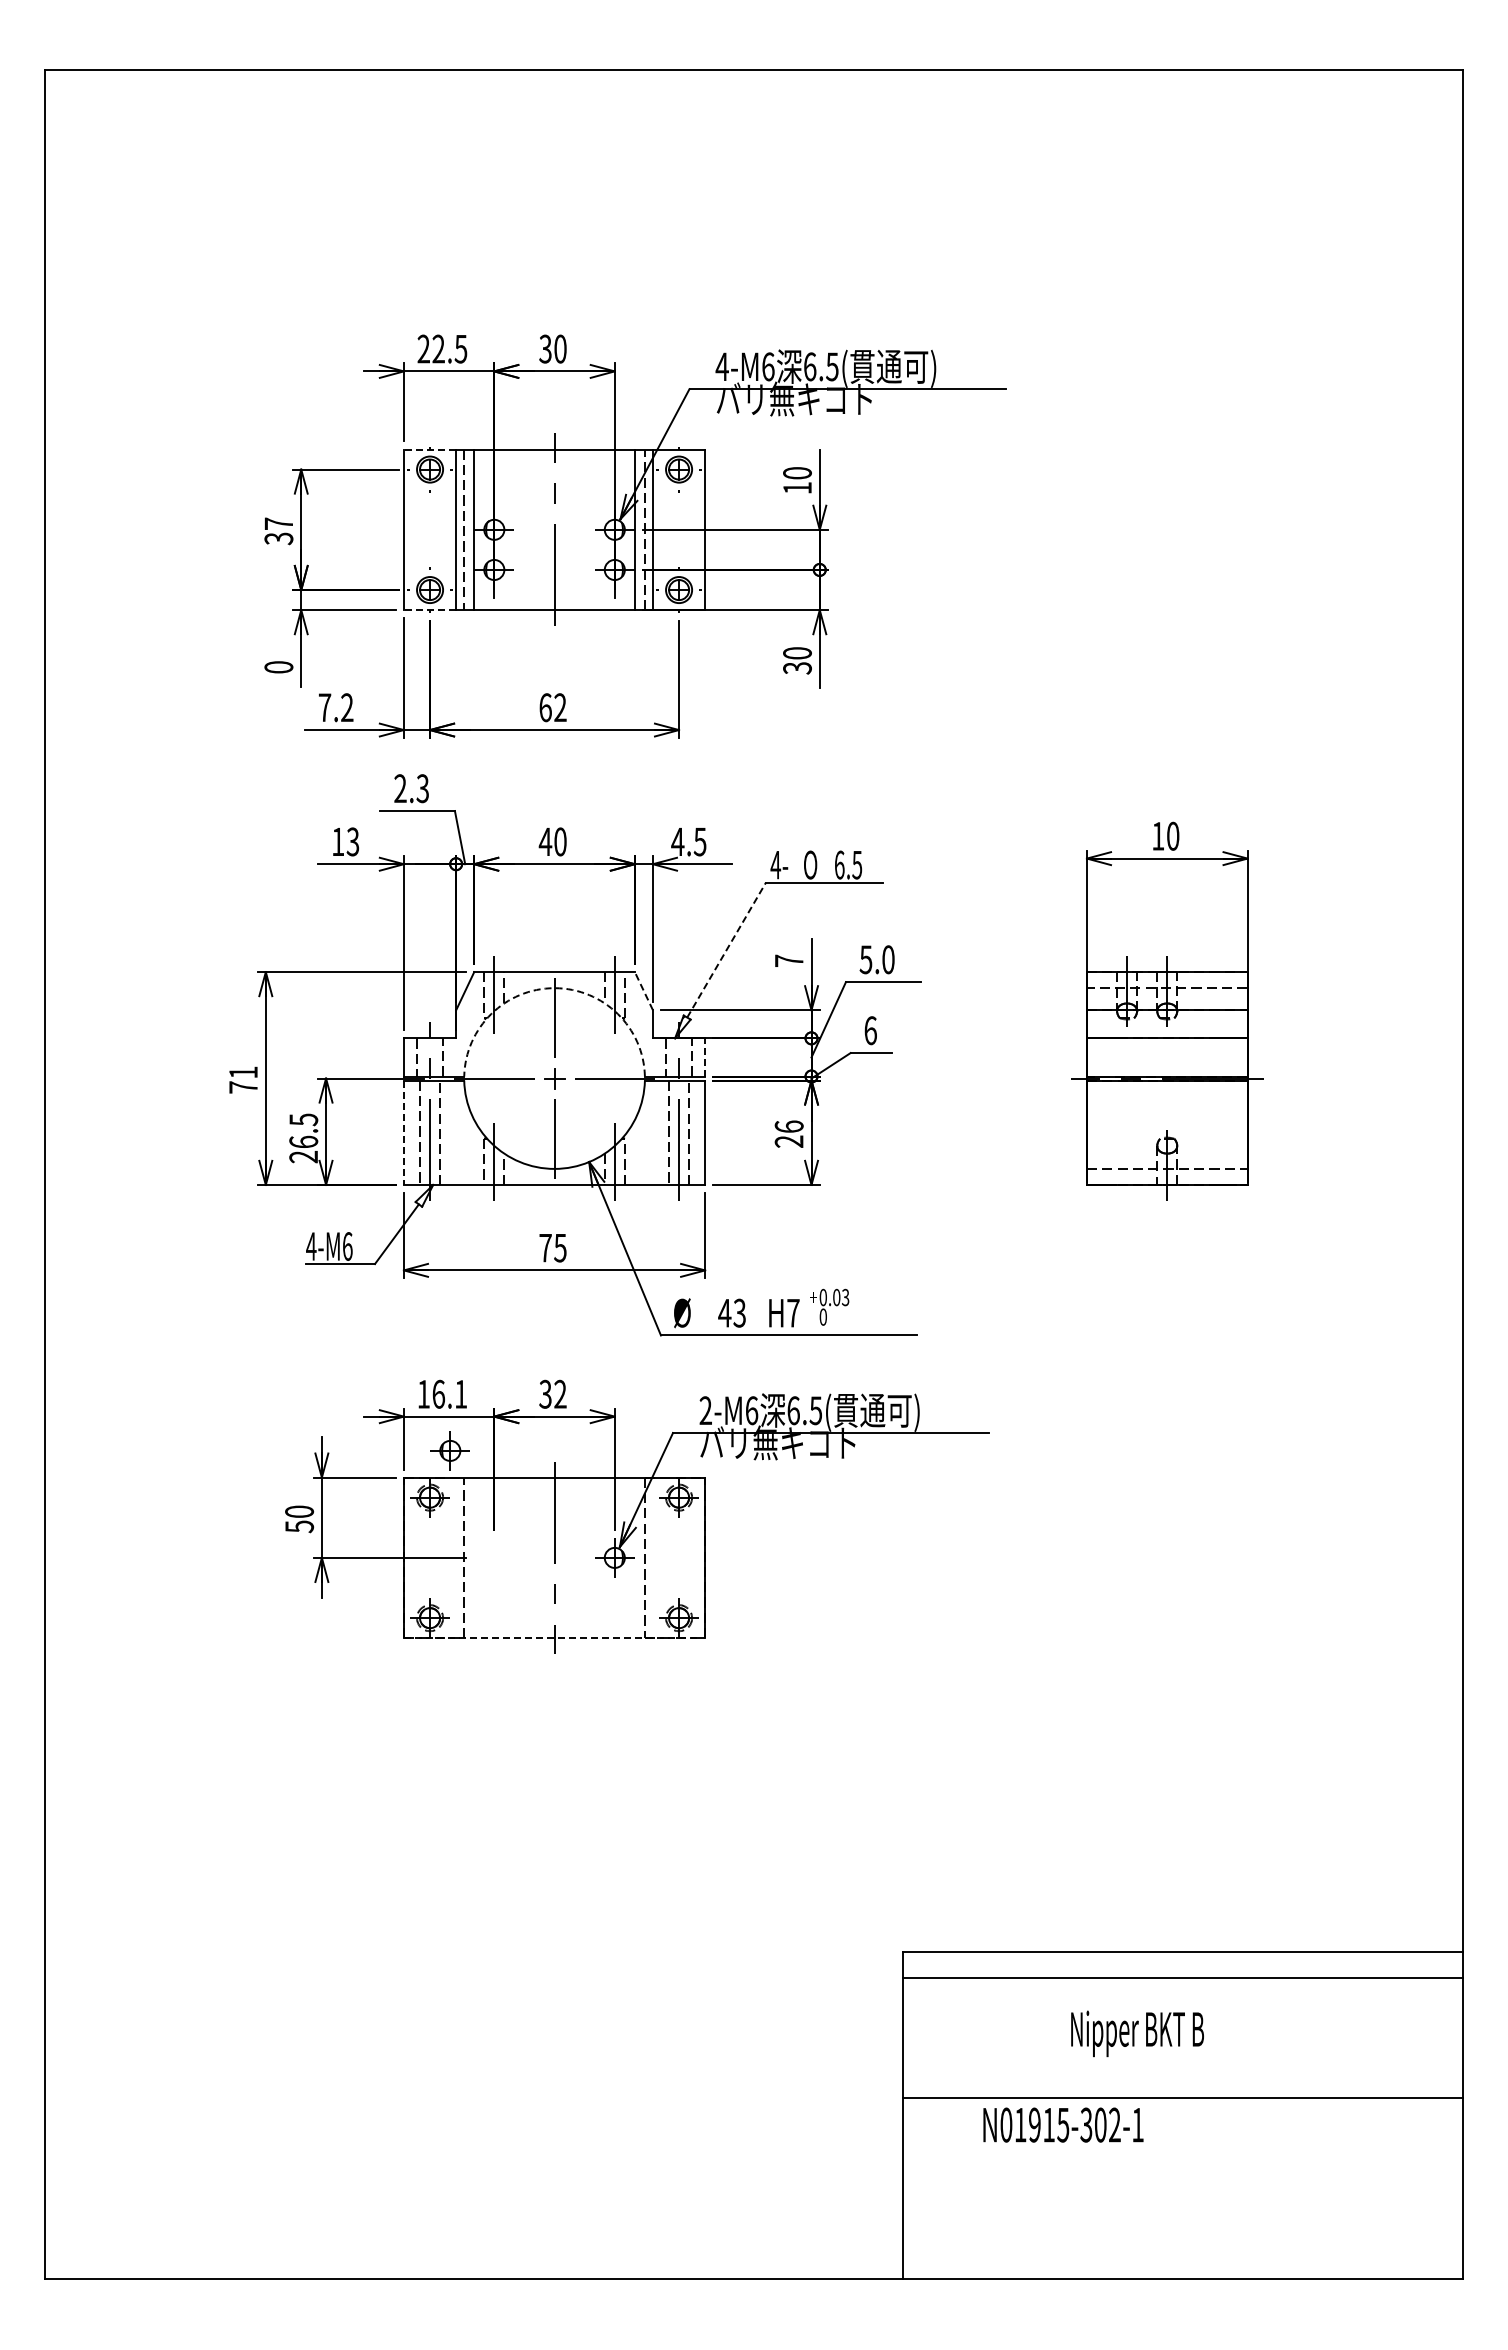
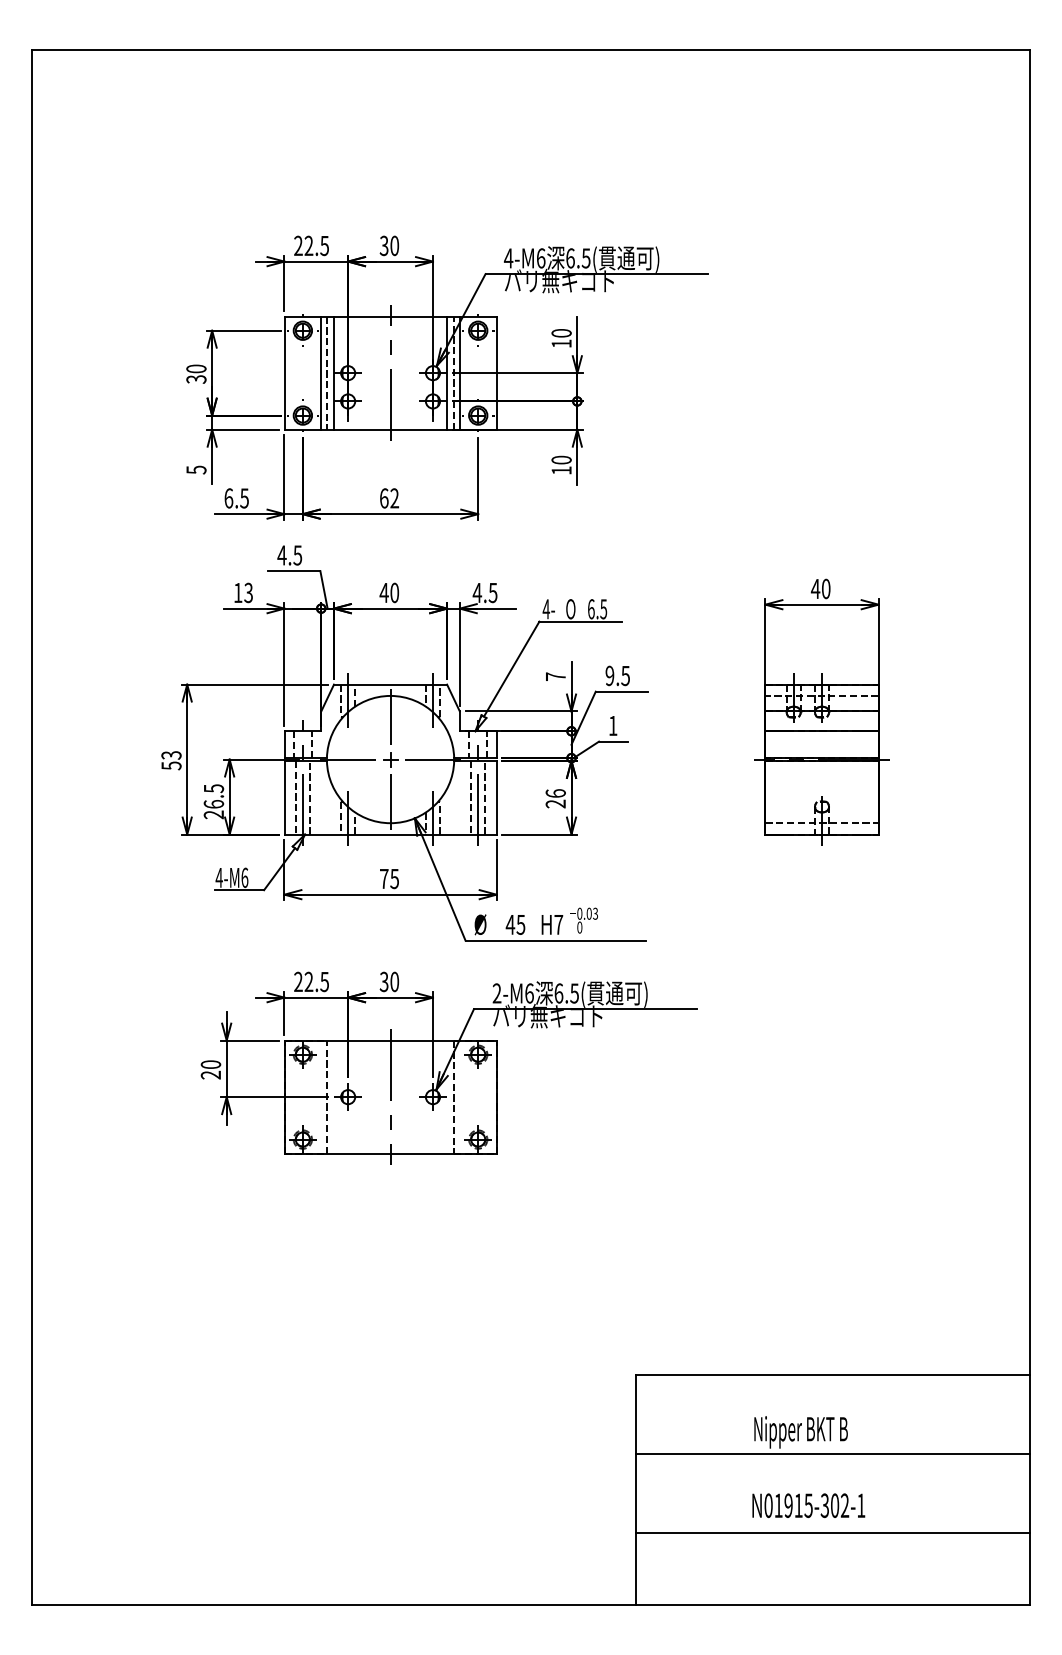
line: (429, 449) -> (302, 316), dashed -> solid
text: (278, 523) -> (196, 368), 37 -> 30
line: (429, 610) -> (302, 429), dashed -> solid
text: (278, 667) -> (196, 470), 0 -> 5
text: (797, 668) -> (561, 470), 30 -> 10
text: (335, 707) -> (236, 498), 7.2 -> 6.5
text: (410, 788) -> (289, 555), 2.3 -> 4.5
text: (1157, 836) -> (815, 589), 10 -> 40
line: (726, 949) -> (511, 668), dashed -> solid
text: (876, 959) -> (617, 675), 5.0 -> 9.5
arc: (554, 988) -> (390, 696), dashed -> solid
line: (643, 990) -> (453, 697), dashed -> solid
text: (870, 1030) -> (613, 725), 6 -> 1
line: (705, 1056) -> (496, 744), dashed -> solid
text: (243, 1079) -> (171, 760), 71 -> 53
line: (403, 1133) -> (284, 798), dashed -> solid
text: (739, 1312) -> (520, 924), 43 -> 45
text: (442, 1393) -> (311, 981), 16.1 -> 22.5
text: (560, 1393) -> (394, 981), 32 -> 30
part: (449, 1450) -> (347, 1096), moved
text: (299, 1526) -> (210, 1075), 50 -> 20
line: (554, 1638) -> (390, 1153), dashed -> solid
line: (1182, 1977) -> (832, 1453), moved
line: (1182, 2098) -> (832, 1533), moved
text: (1063, 2124) -> (808, 1505), moved

